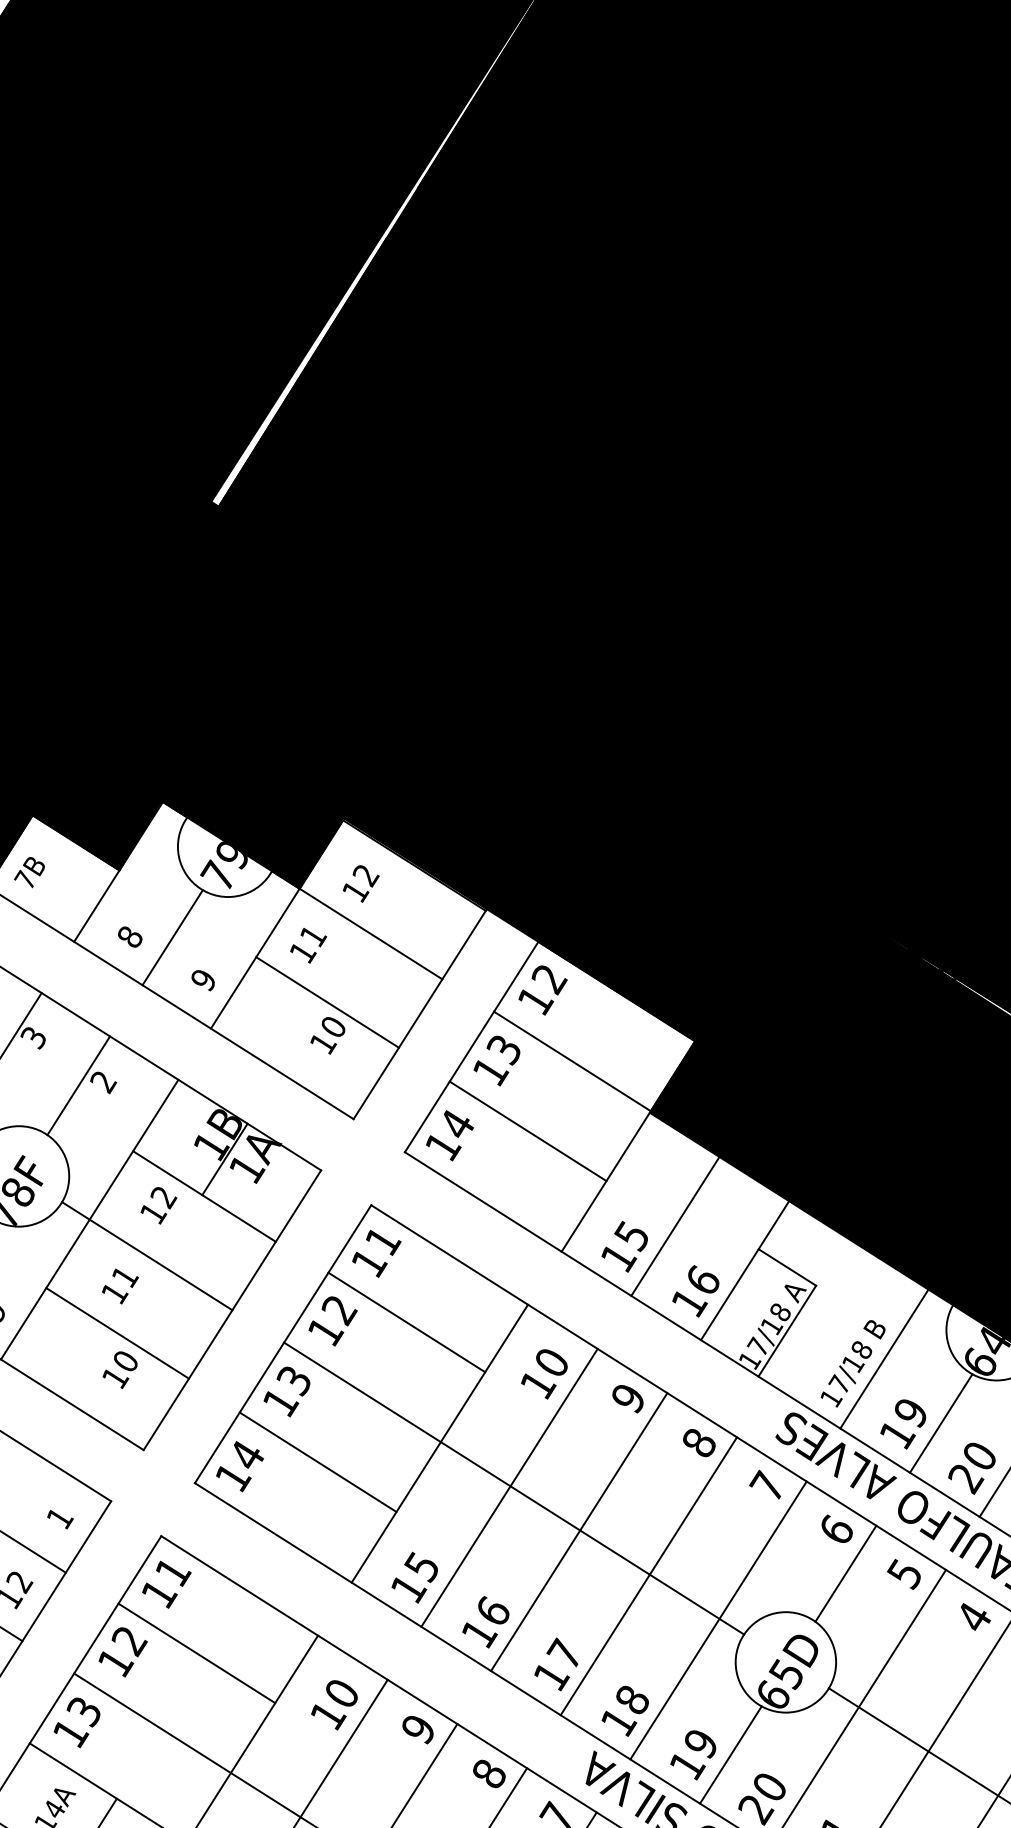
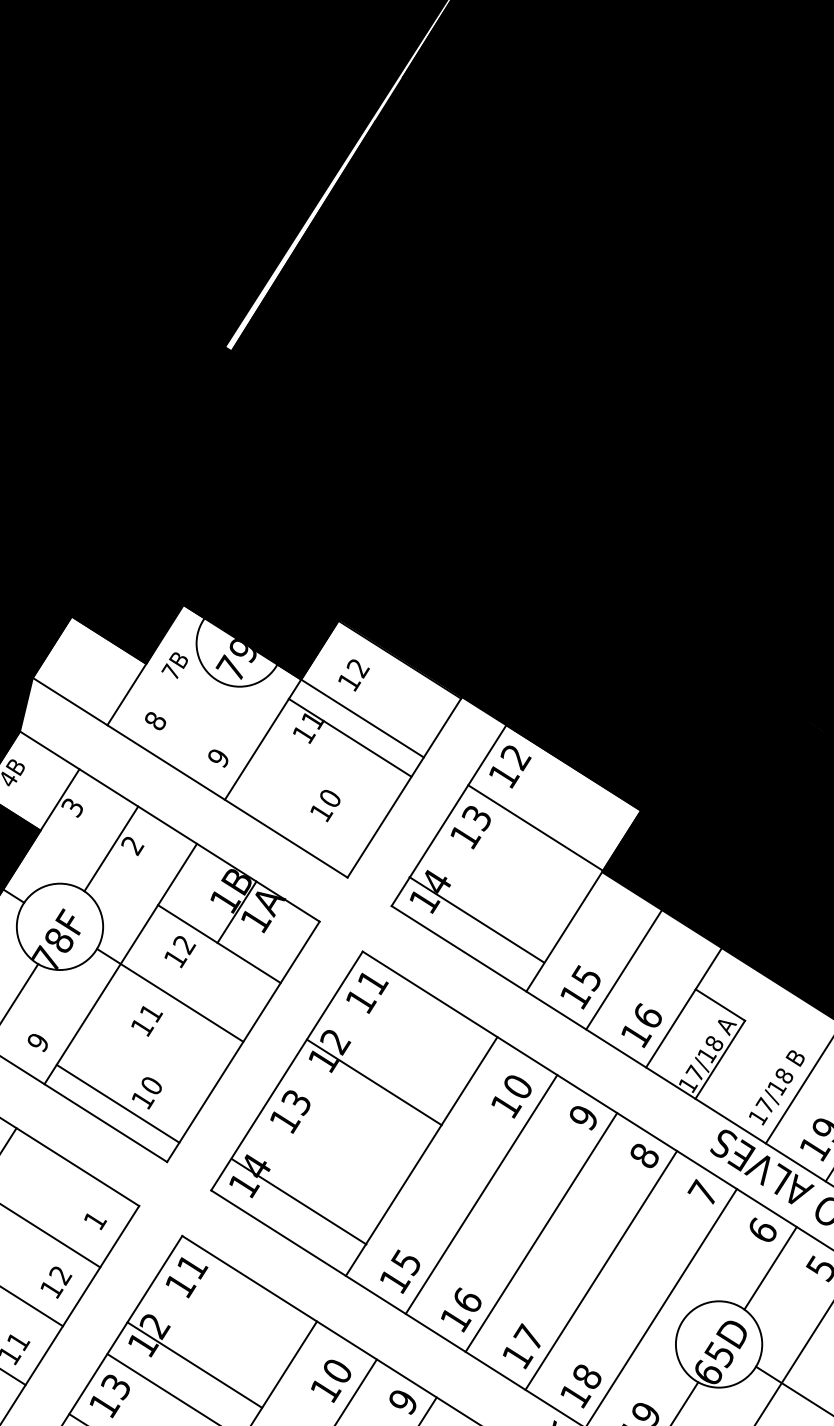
text: (29, 872) -> (174, 665), moved
line: (172, 937) -> (191, 721), removed
line: (327, 1002) -> (350, 737), moved
line: (527, 1131) -> (476, 920), moved
line: (406, 1322) -> (374, 1082), moved
line: (117, 1333) -> (118, 1103), moved
line: (317, 1462) -> (298, 1201), moved
line: (514, 1488) -> (485, 1195), removed
line: (196, 1653) -> (194, 1365), moved

